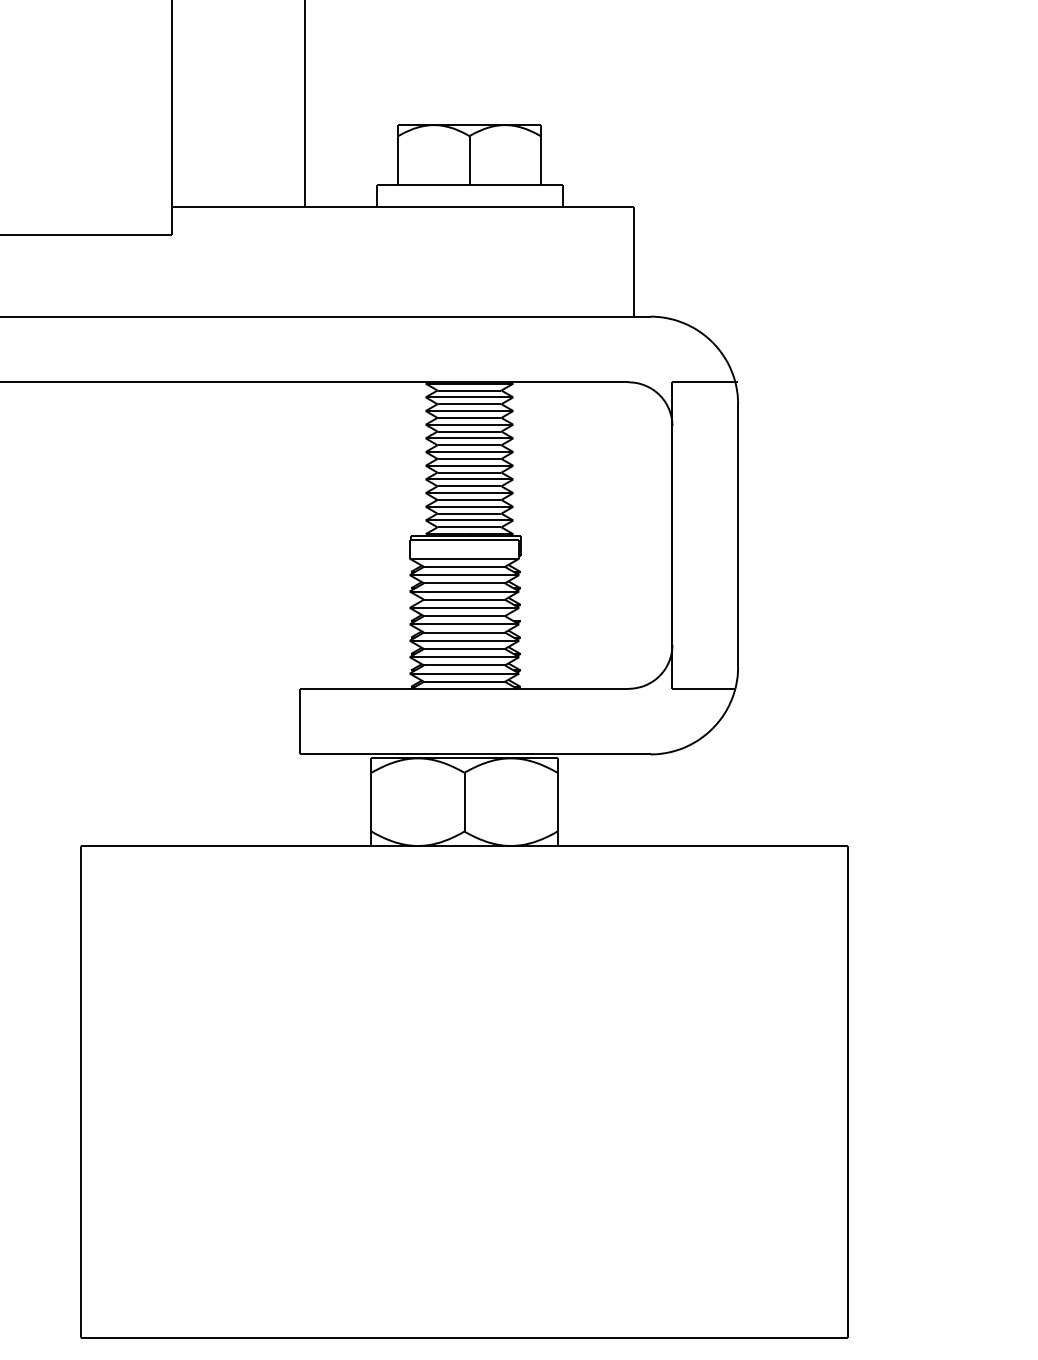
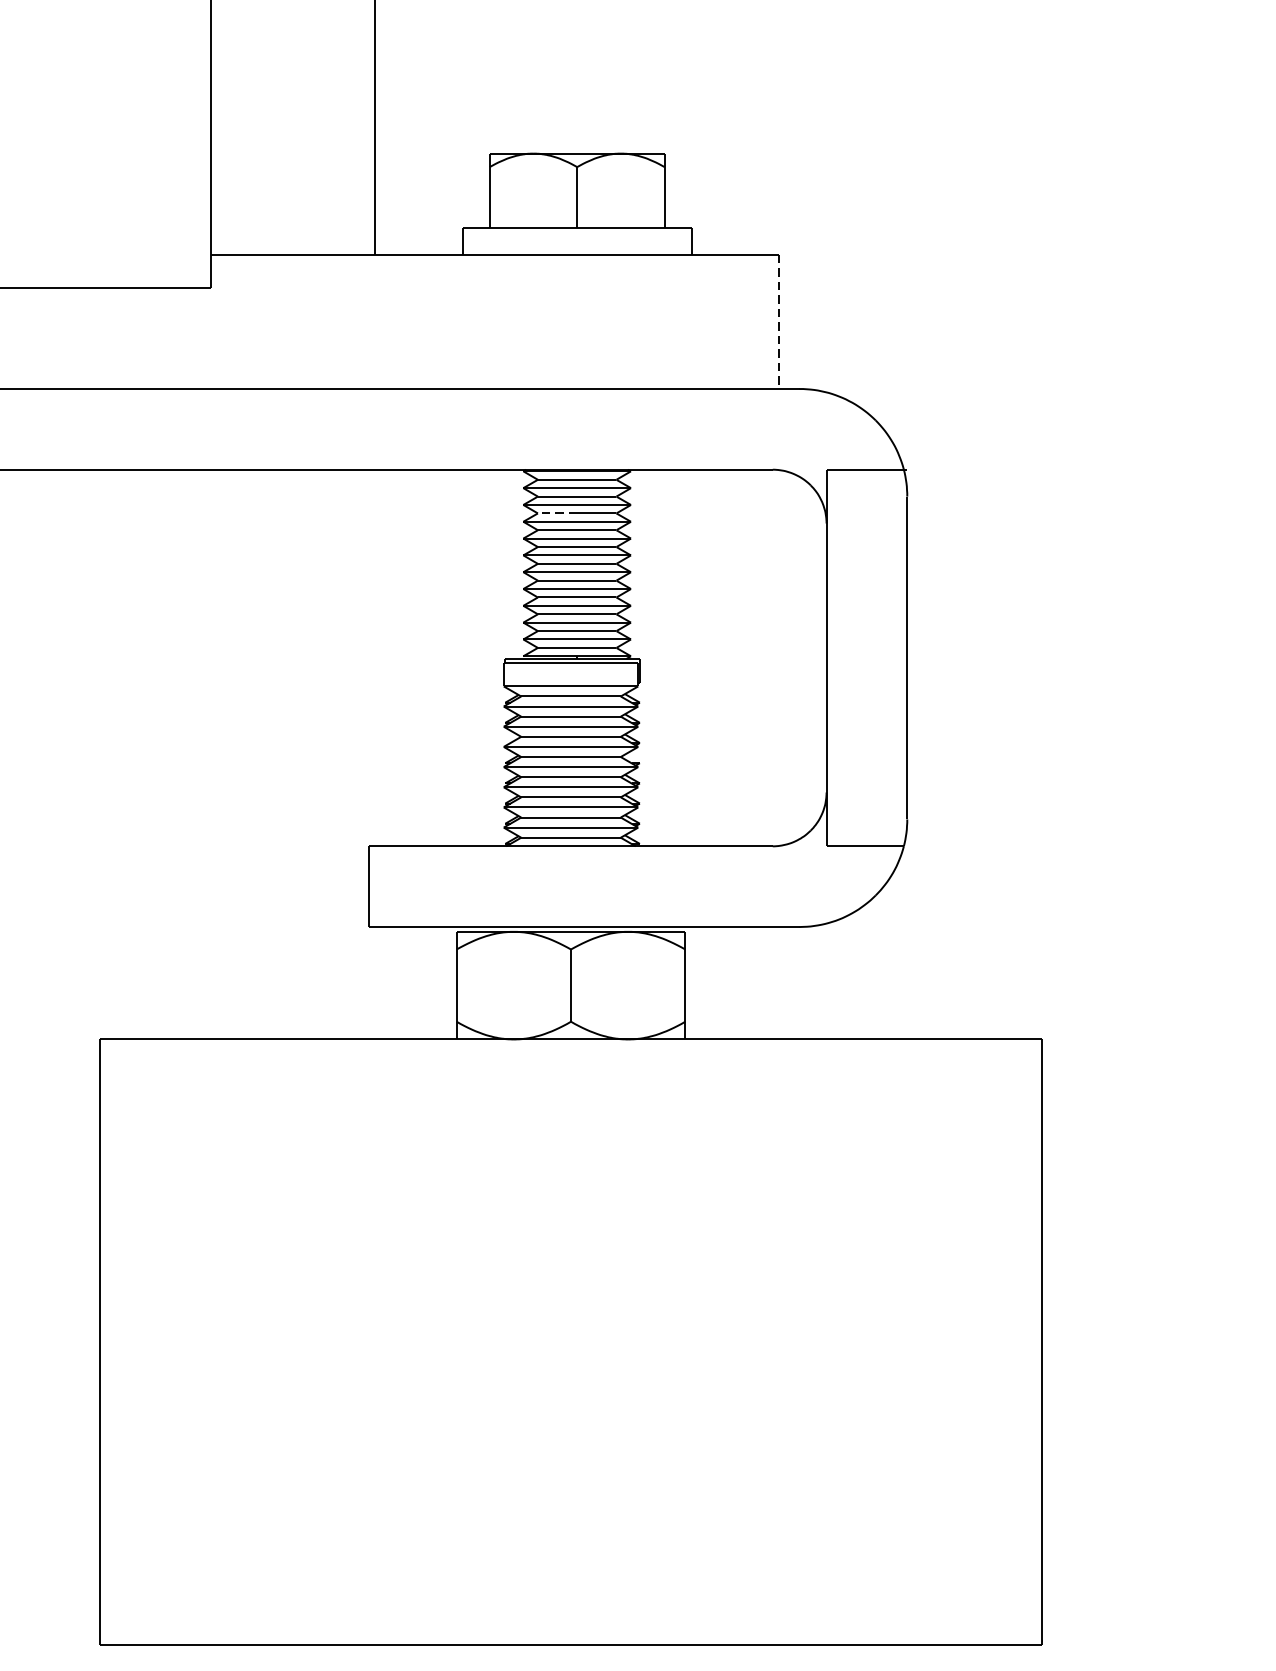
line: (633, 261) -> (778, 321), solid -> dashed
line: (453, 417) -> (557, 512), solid -> dashed

